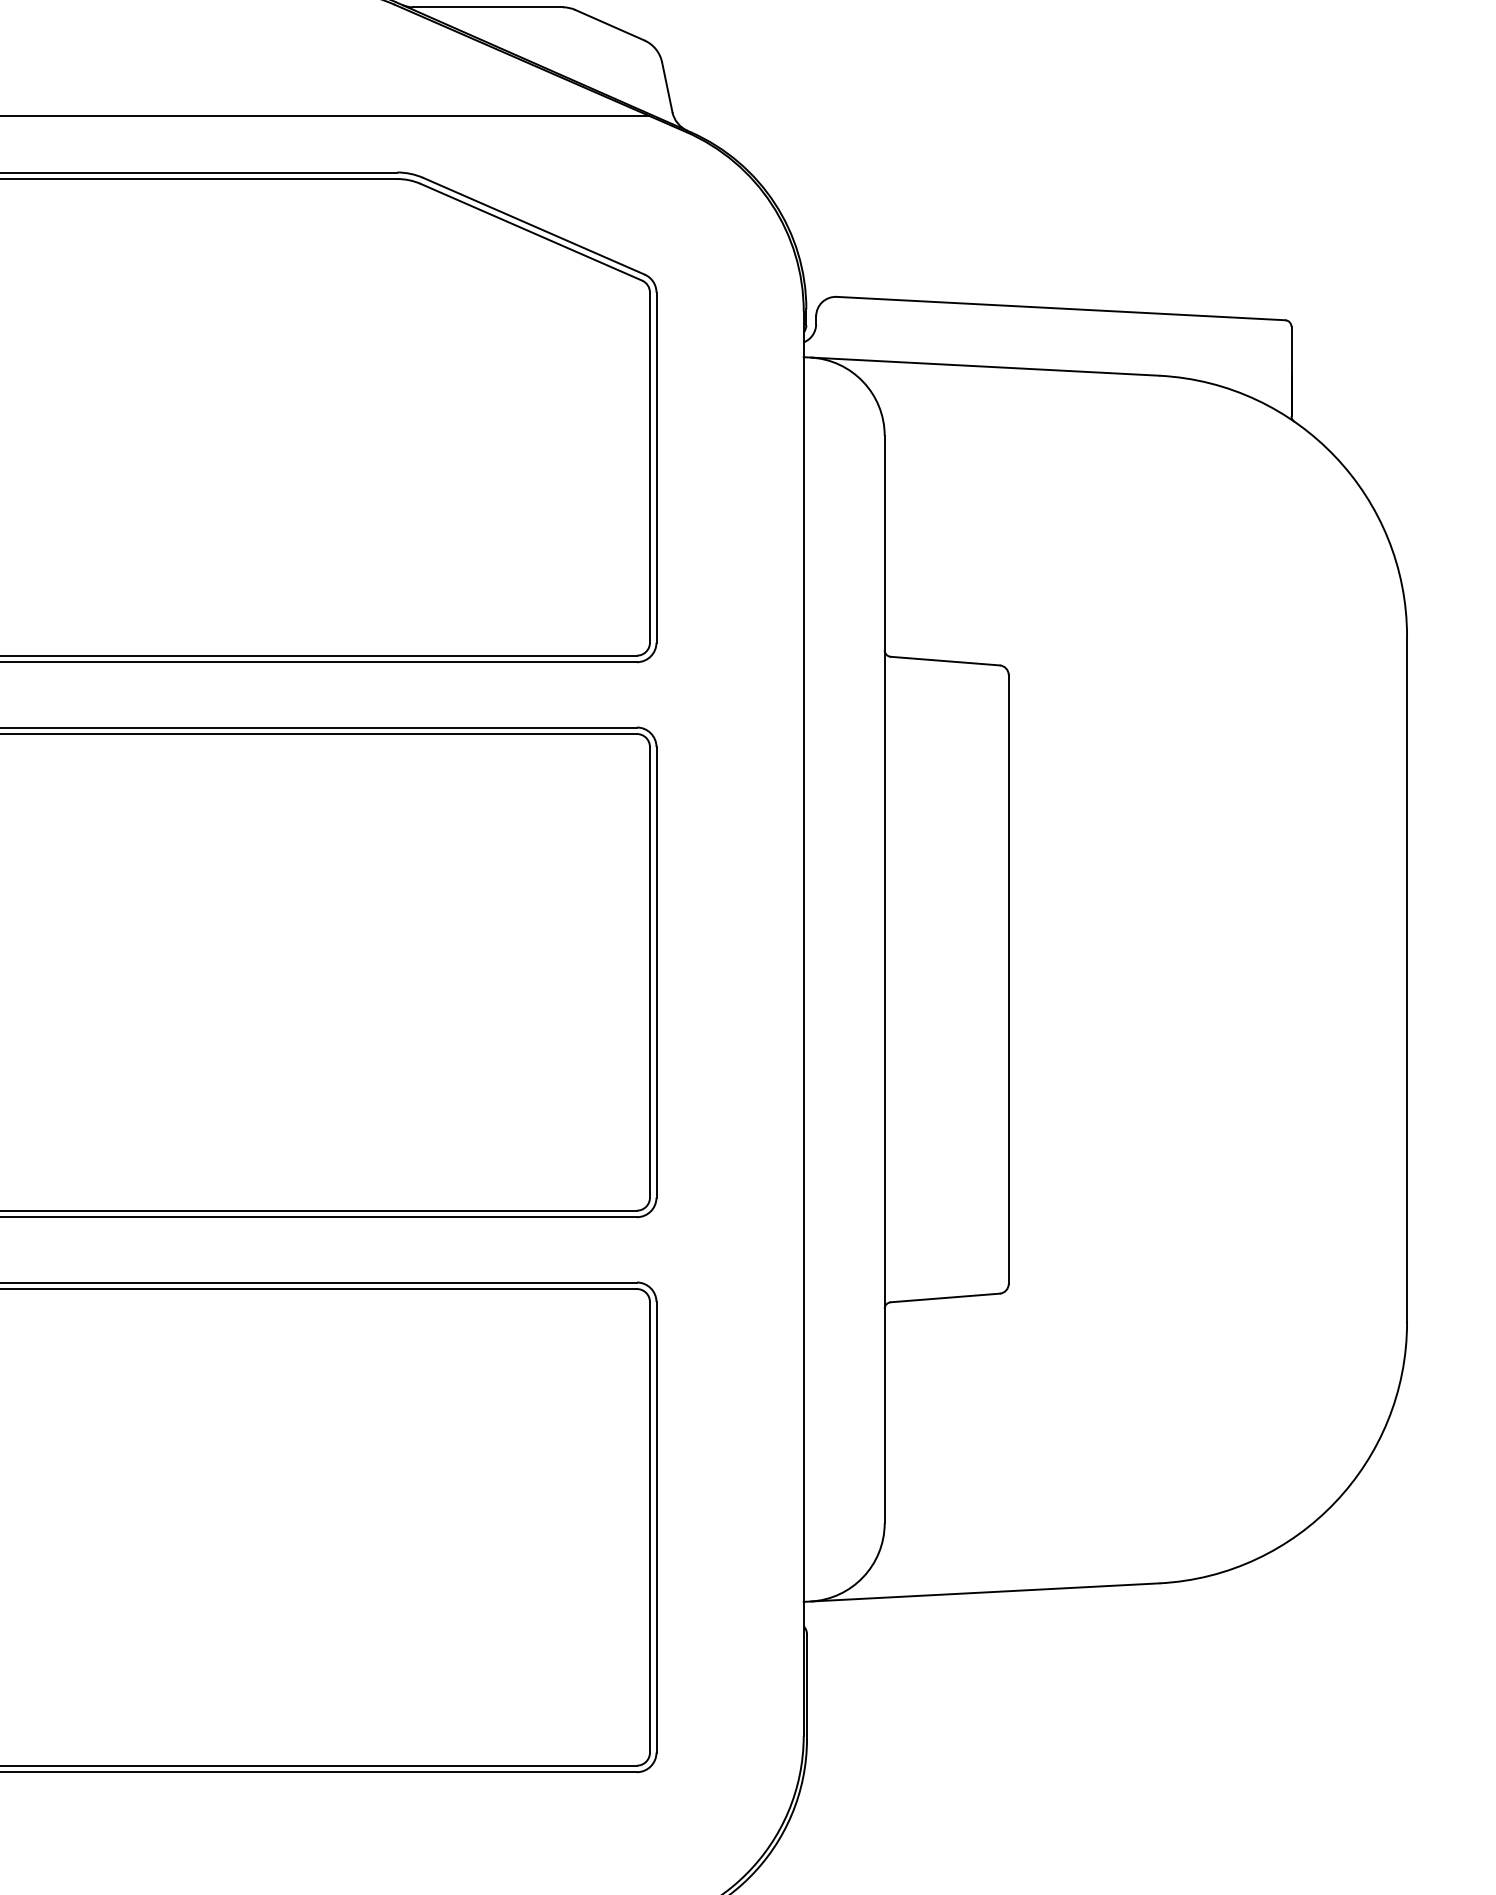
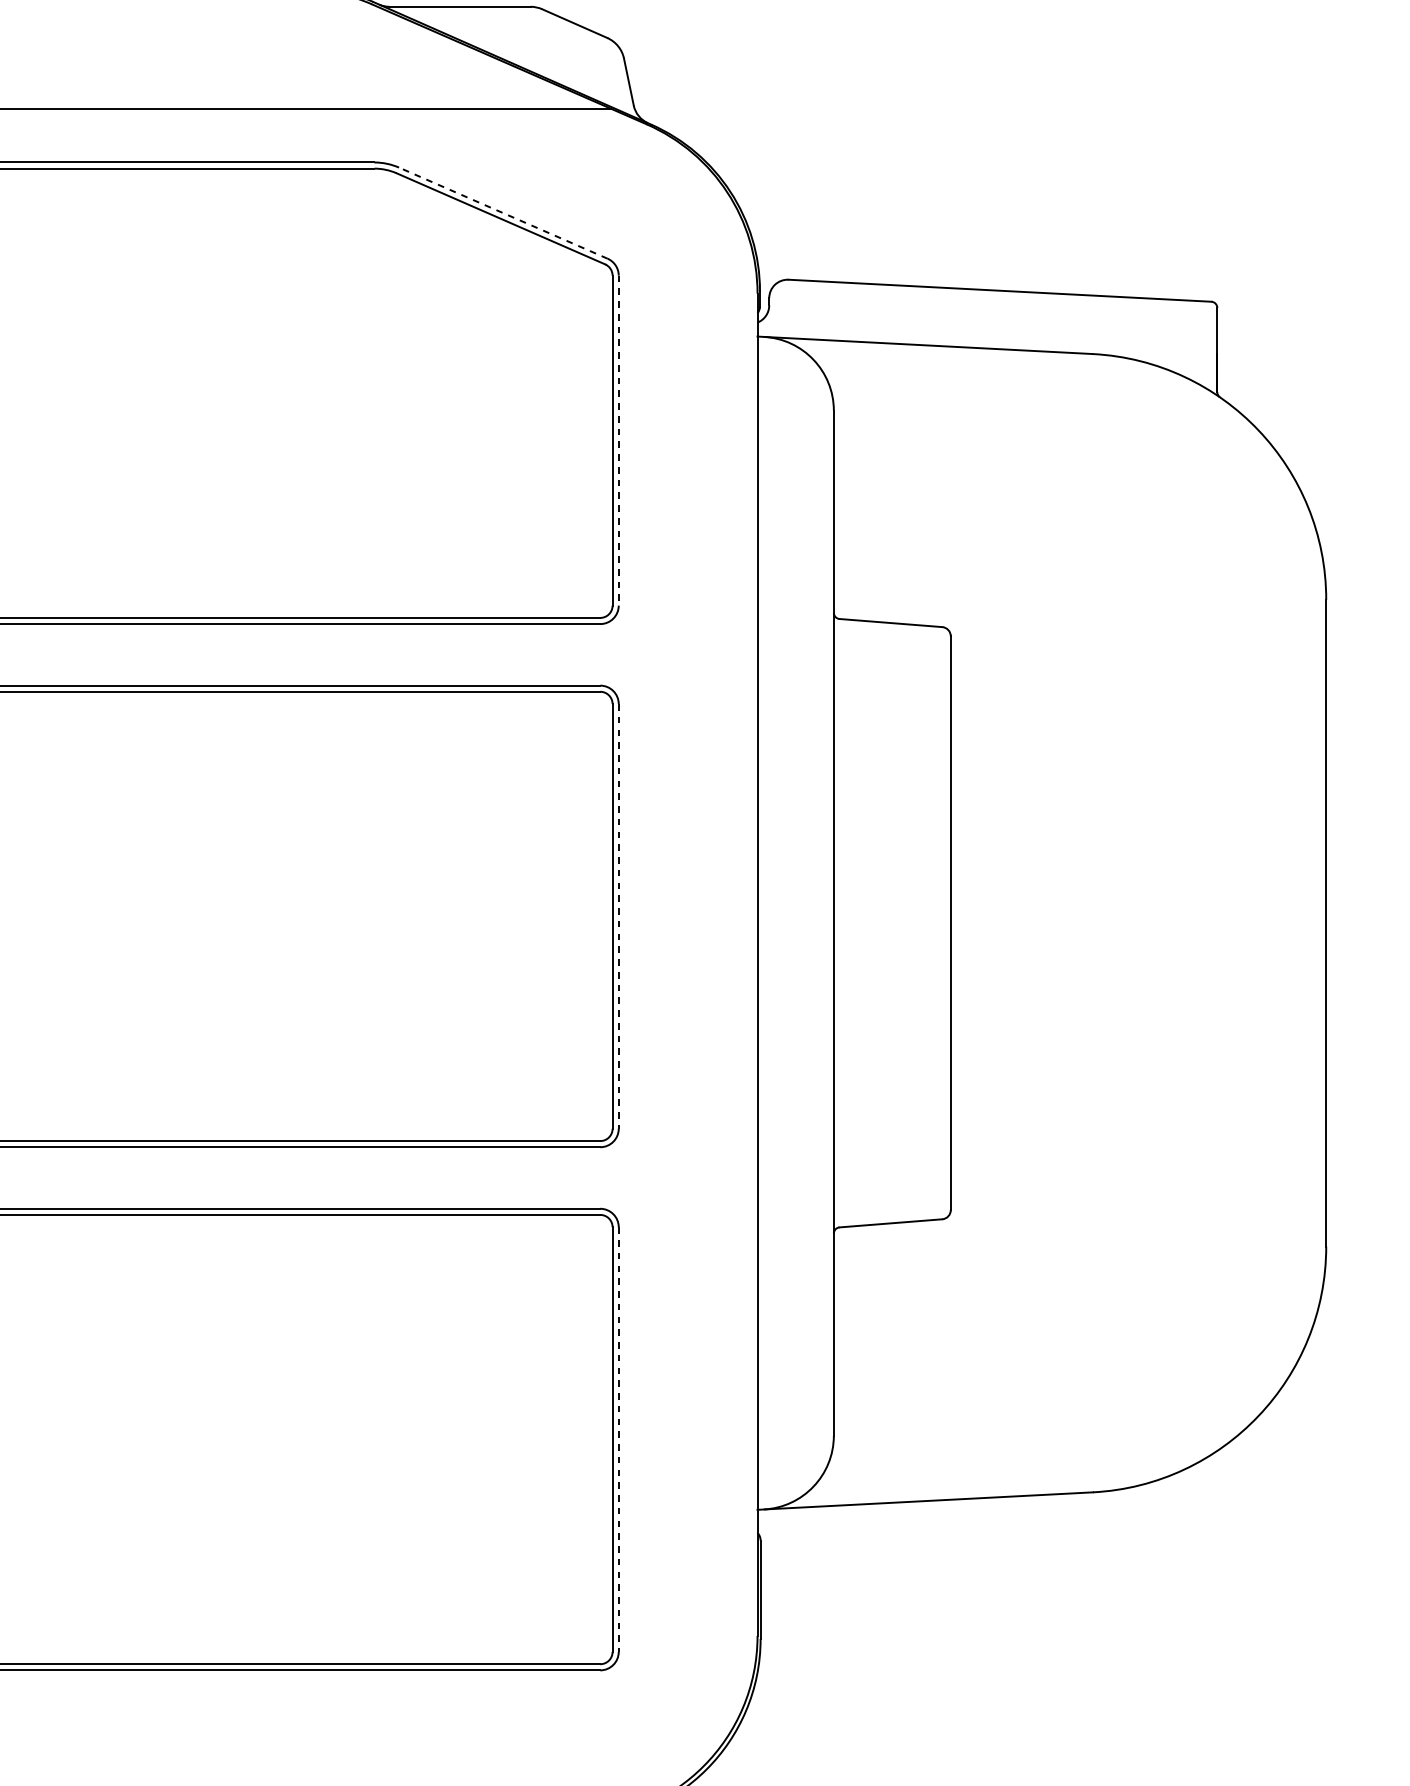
line: (534, 226) -> (503, 213), solid -> dashed
line: (656, 468) -> (618, 441), solid -> dashed
line: (656, 972) -> (618, 916), solid -> dashed
line: (656, 1527) -> (618, 1439), solid -> dashed

